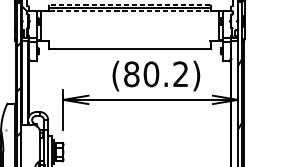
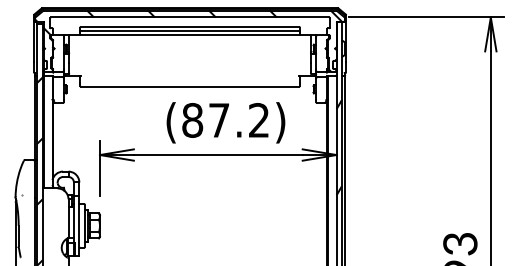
line: (129, 4) -> (189, 26), dashed -> solid
line: (130, 11) -> (190, 35), dashed -> solid
text: (150, 74) -> (218, 120), (80.2) -> (87.2)

